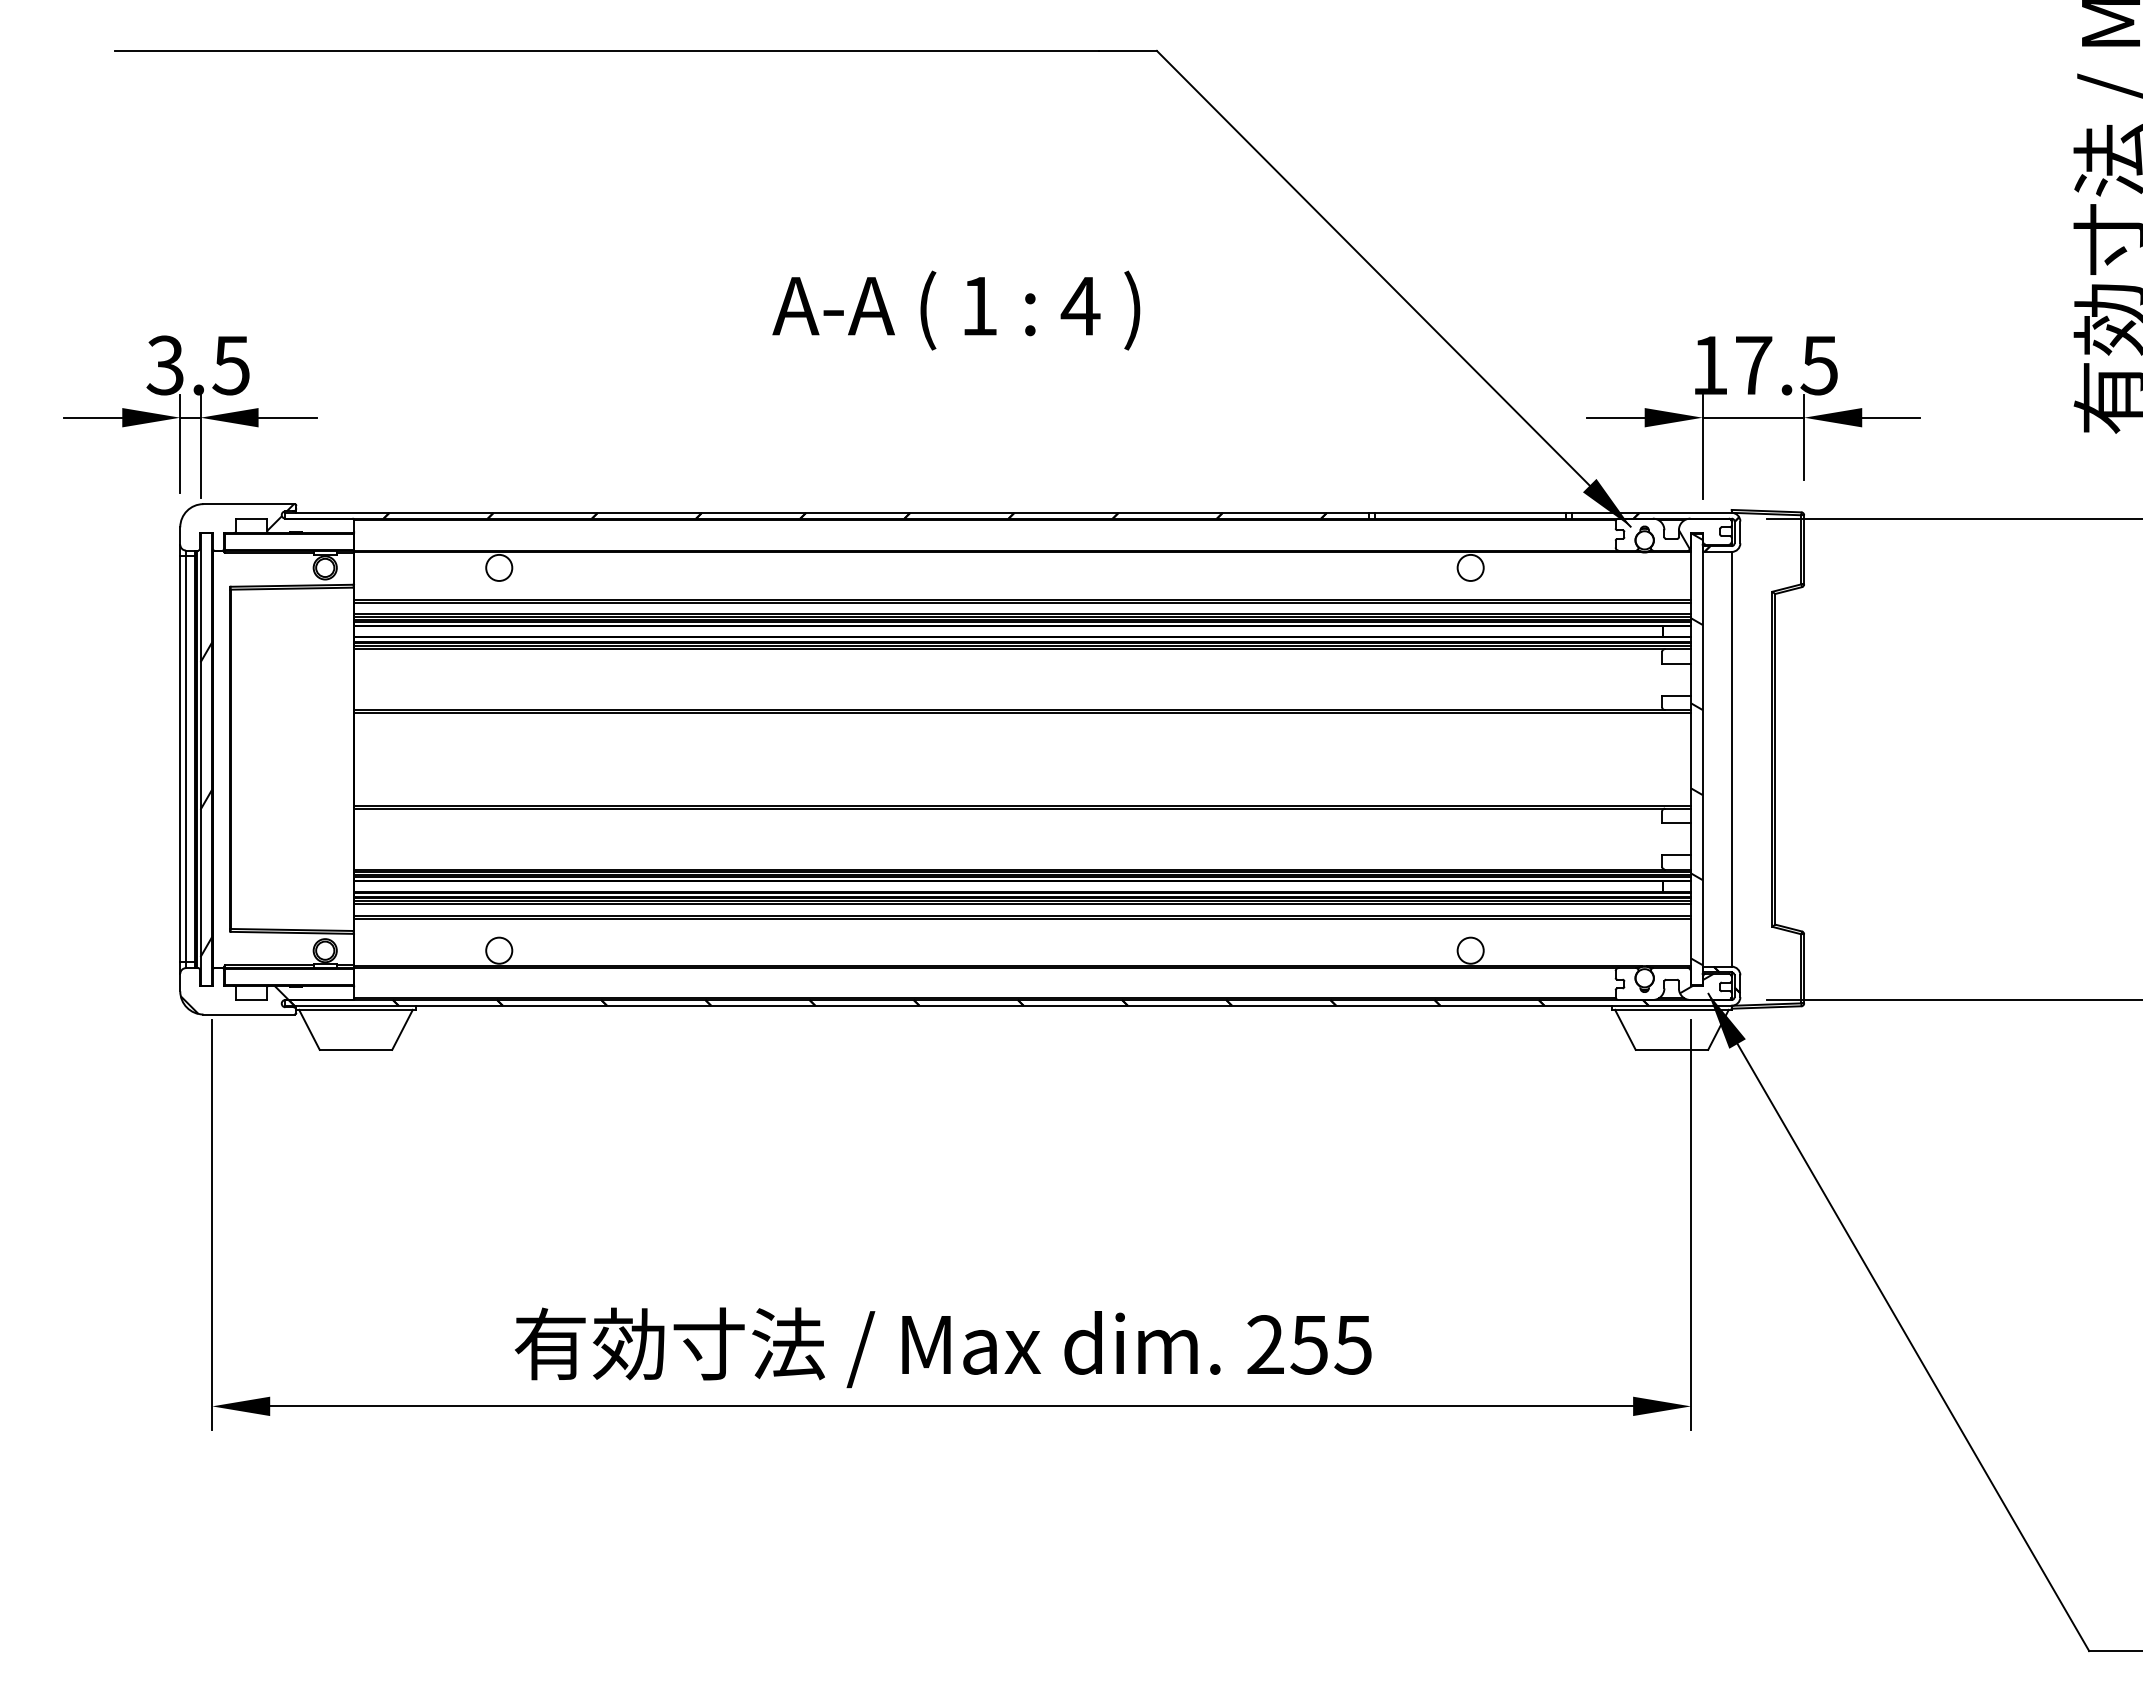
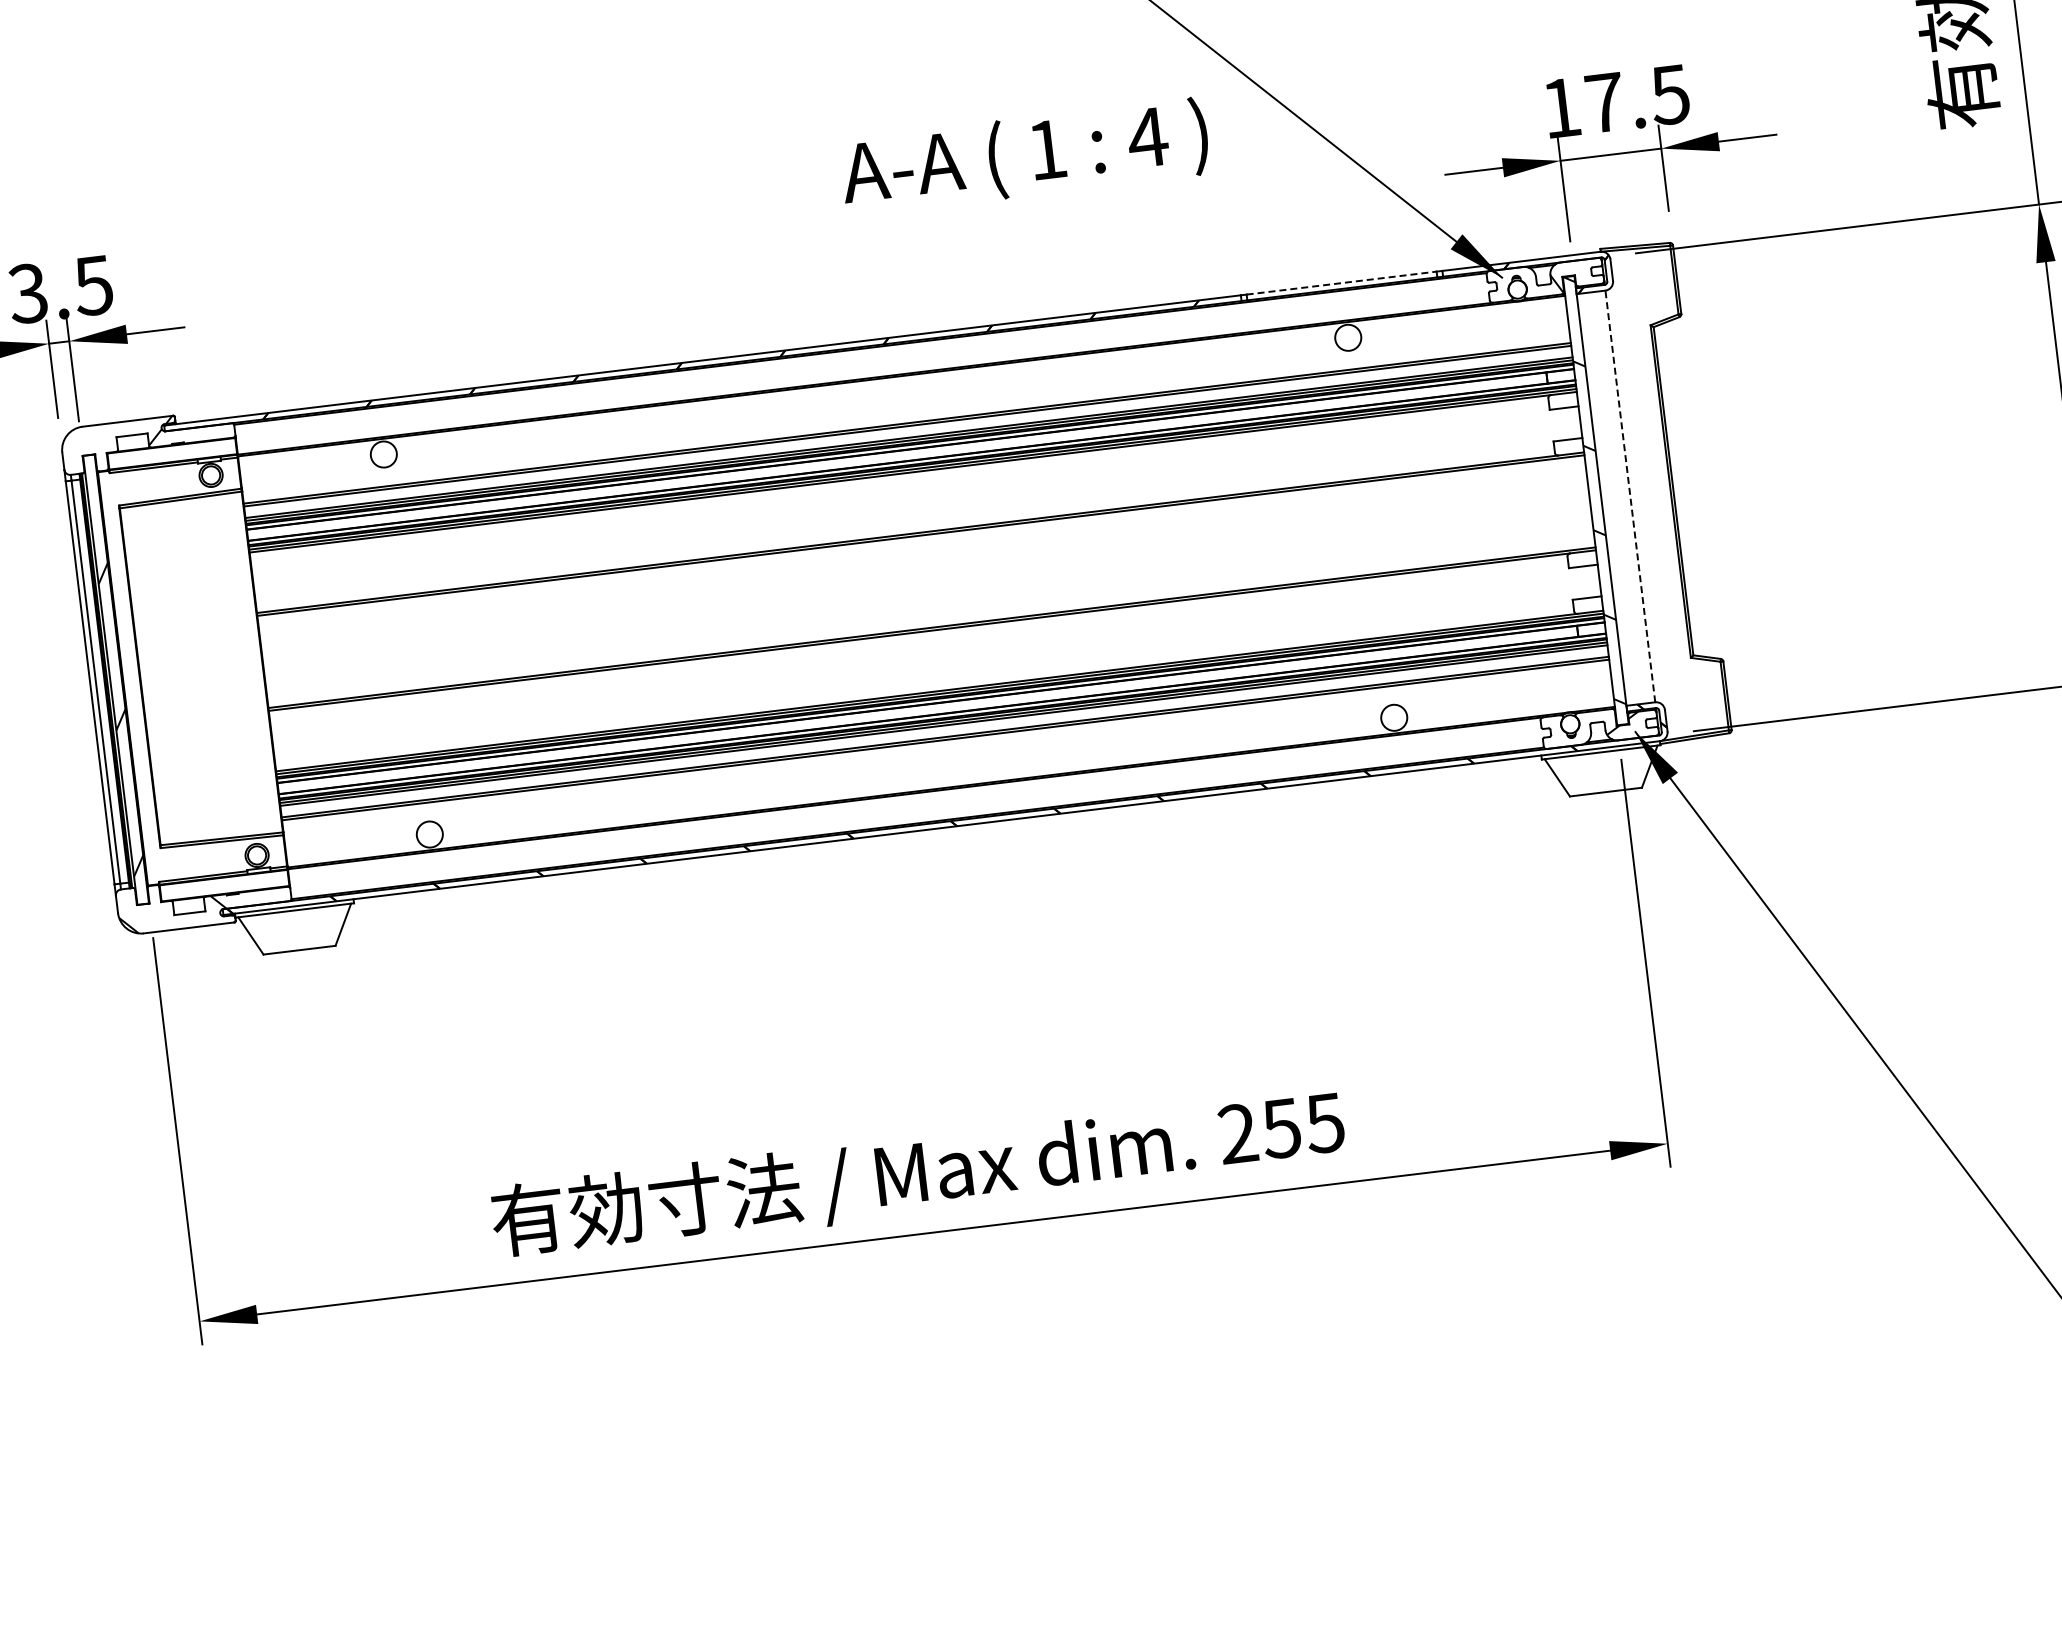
text: (956, 310) -> (1024, 156), moved
line: (1470, 512) -> (1341, 282), solid -> dashed
line: (1731, 758) -> (1630, 495), solid -> dashed

